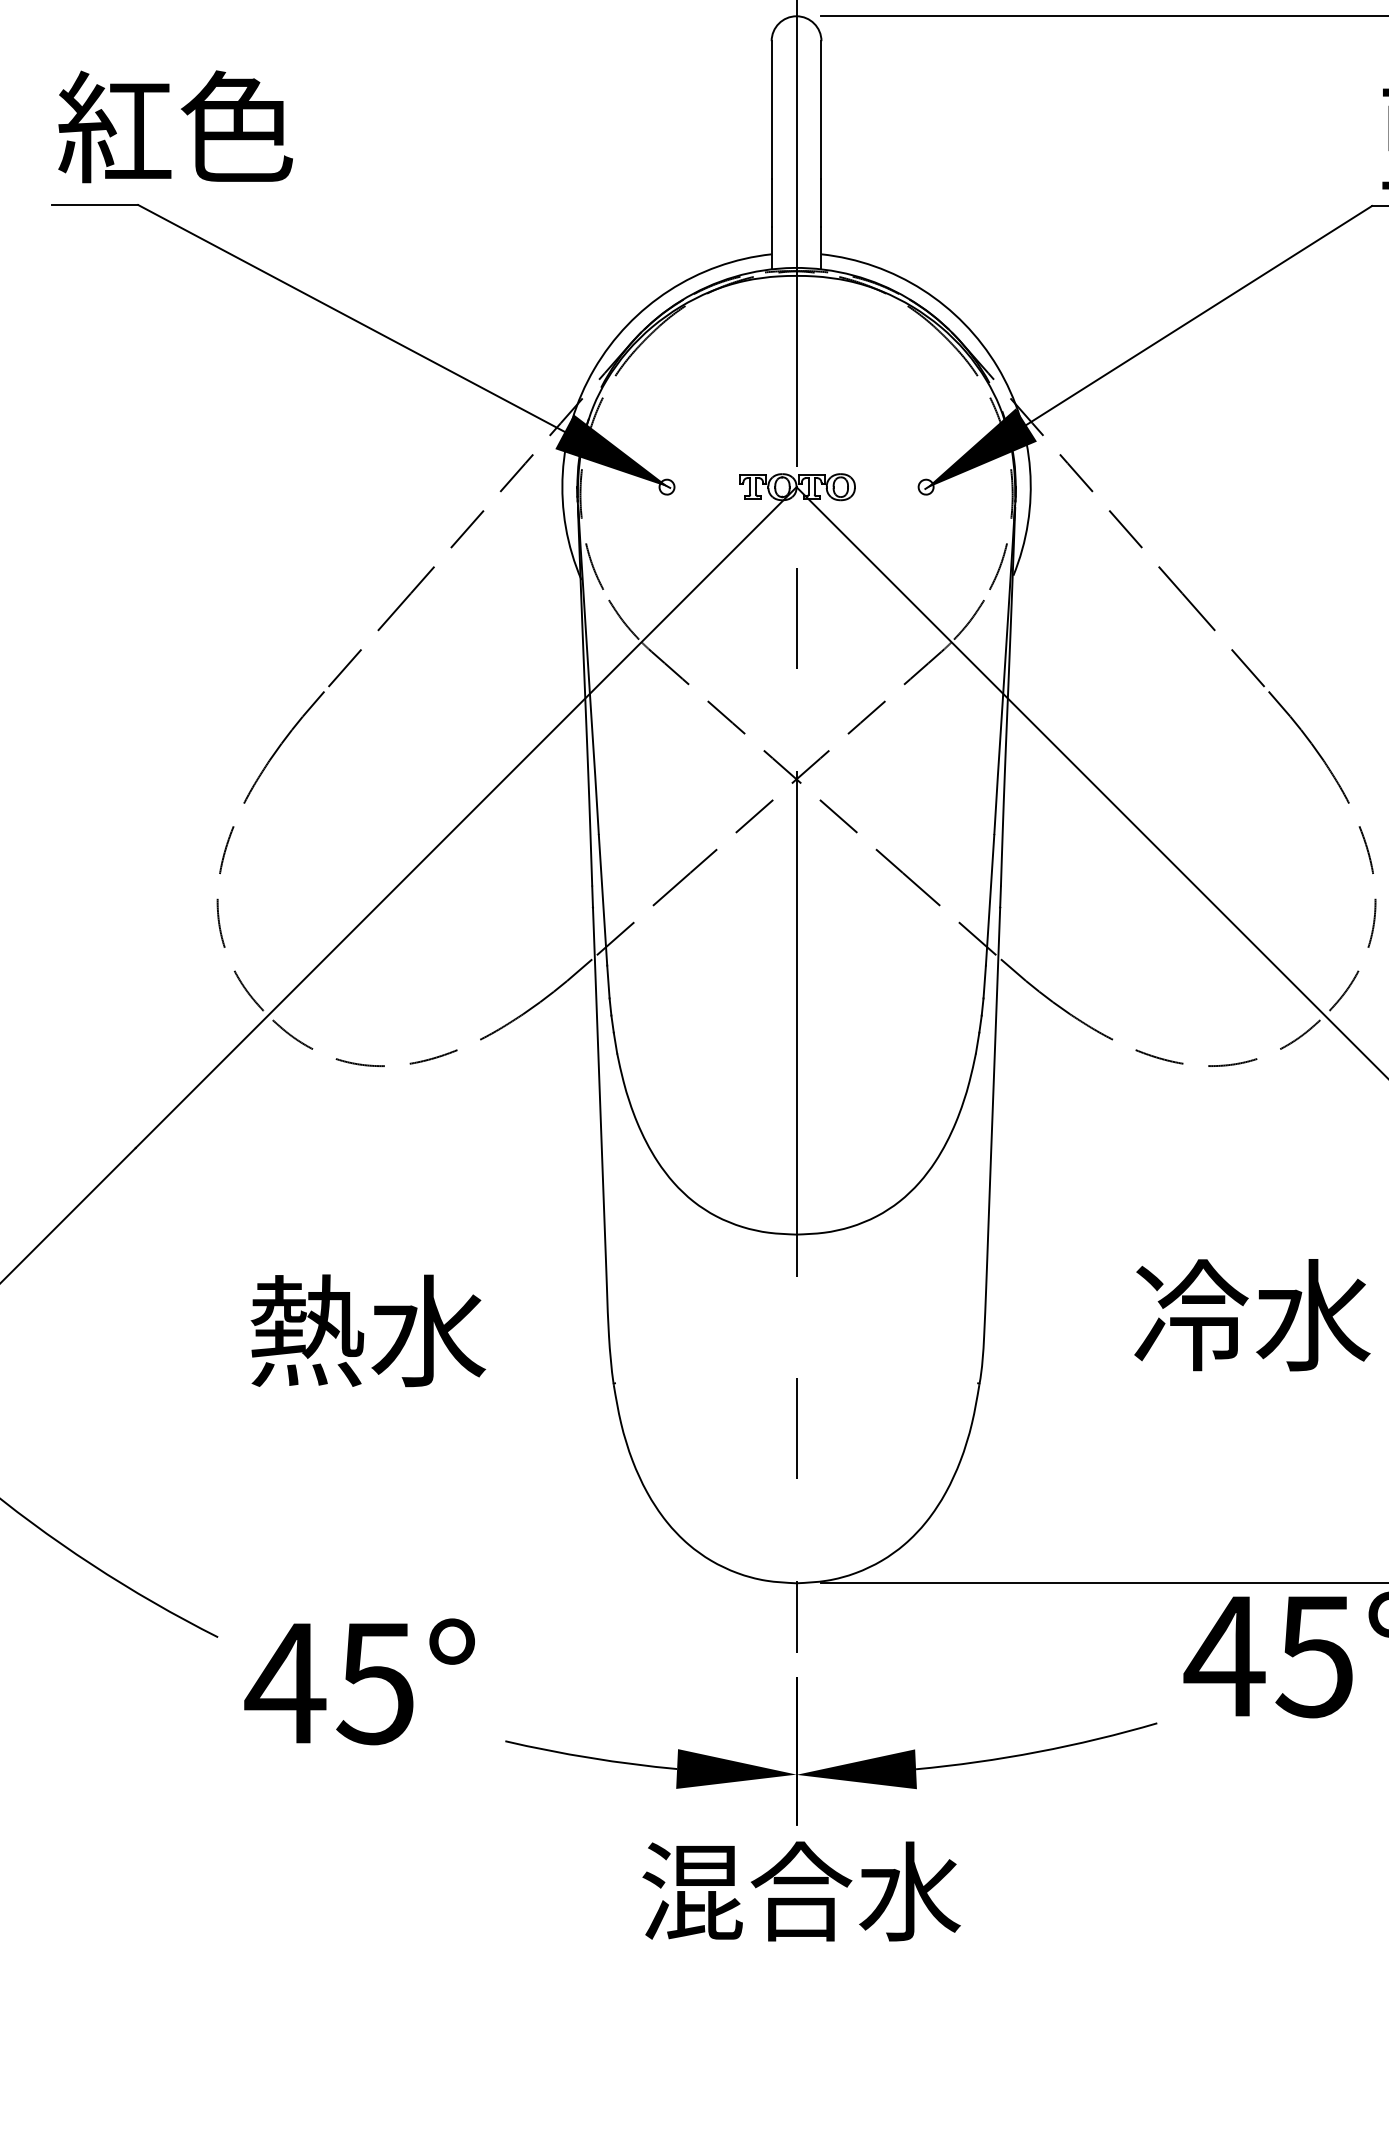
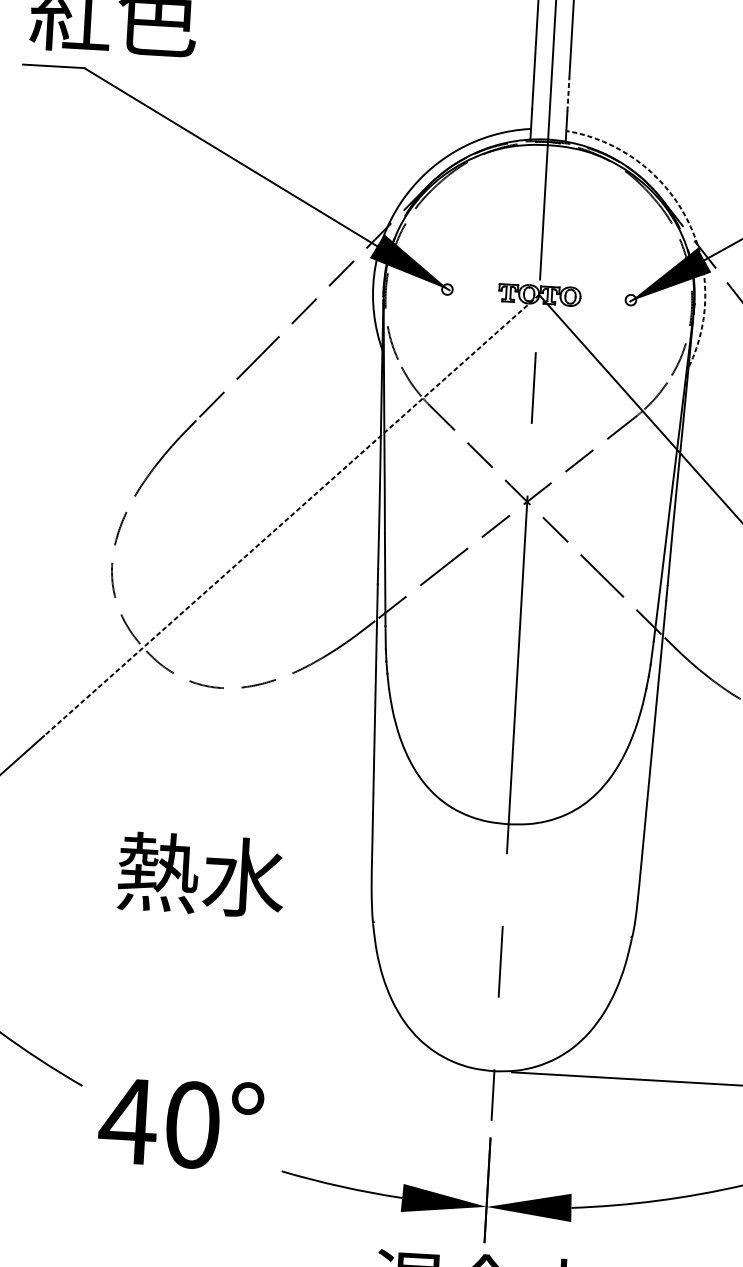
line: (821, 203) -> (568, 94), solid -> dashed
arc: (997, 367) -> (686, 218), solid -> dashed
line: (465, 817) -> (291, 515), solid -> dashed
text: (374, 1683) -> (191, 1125), 45° -> 40°

